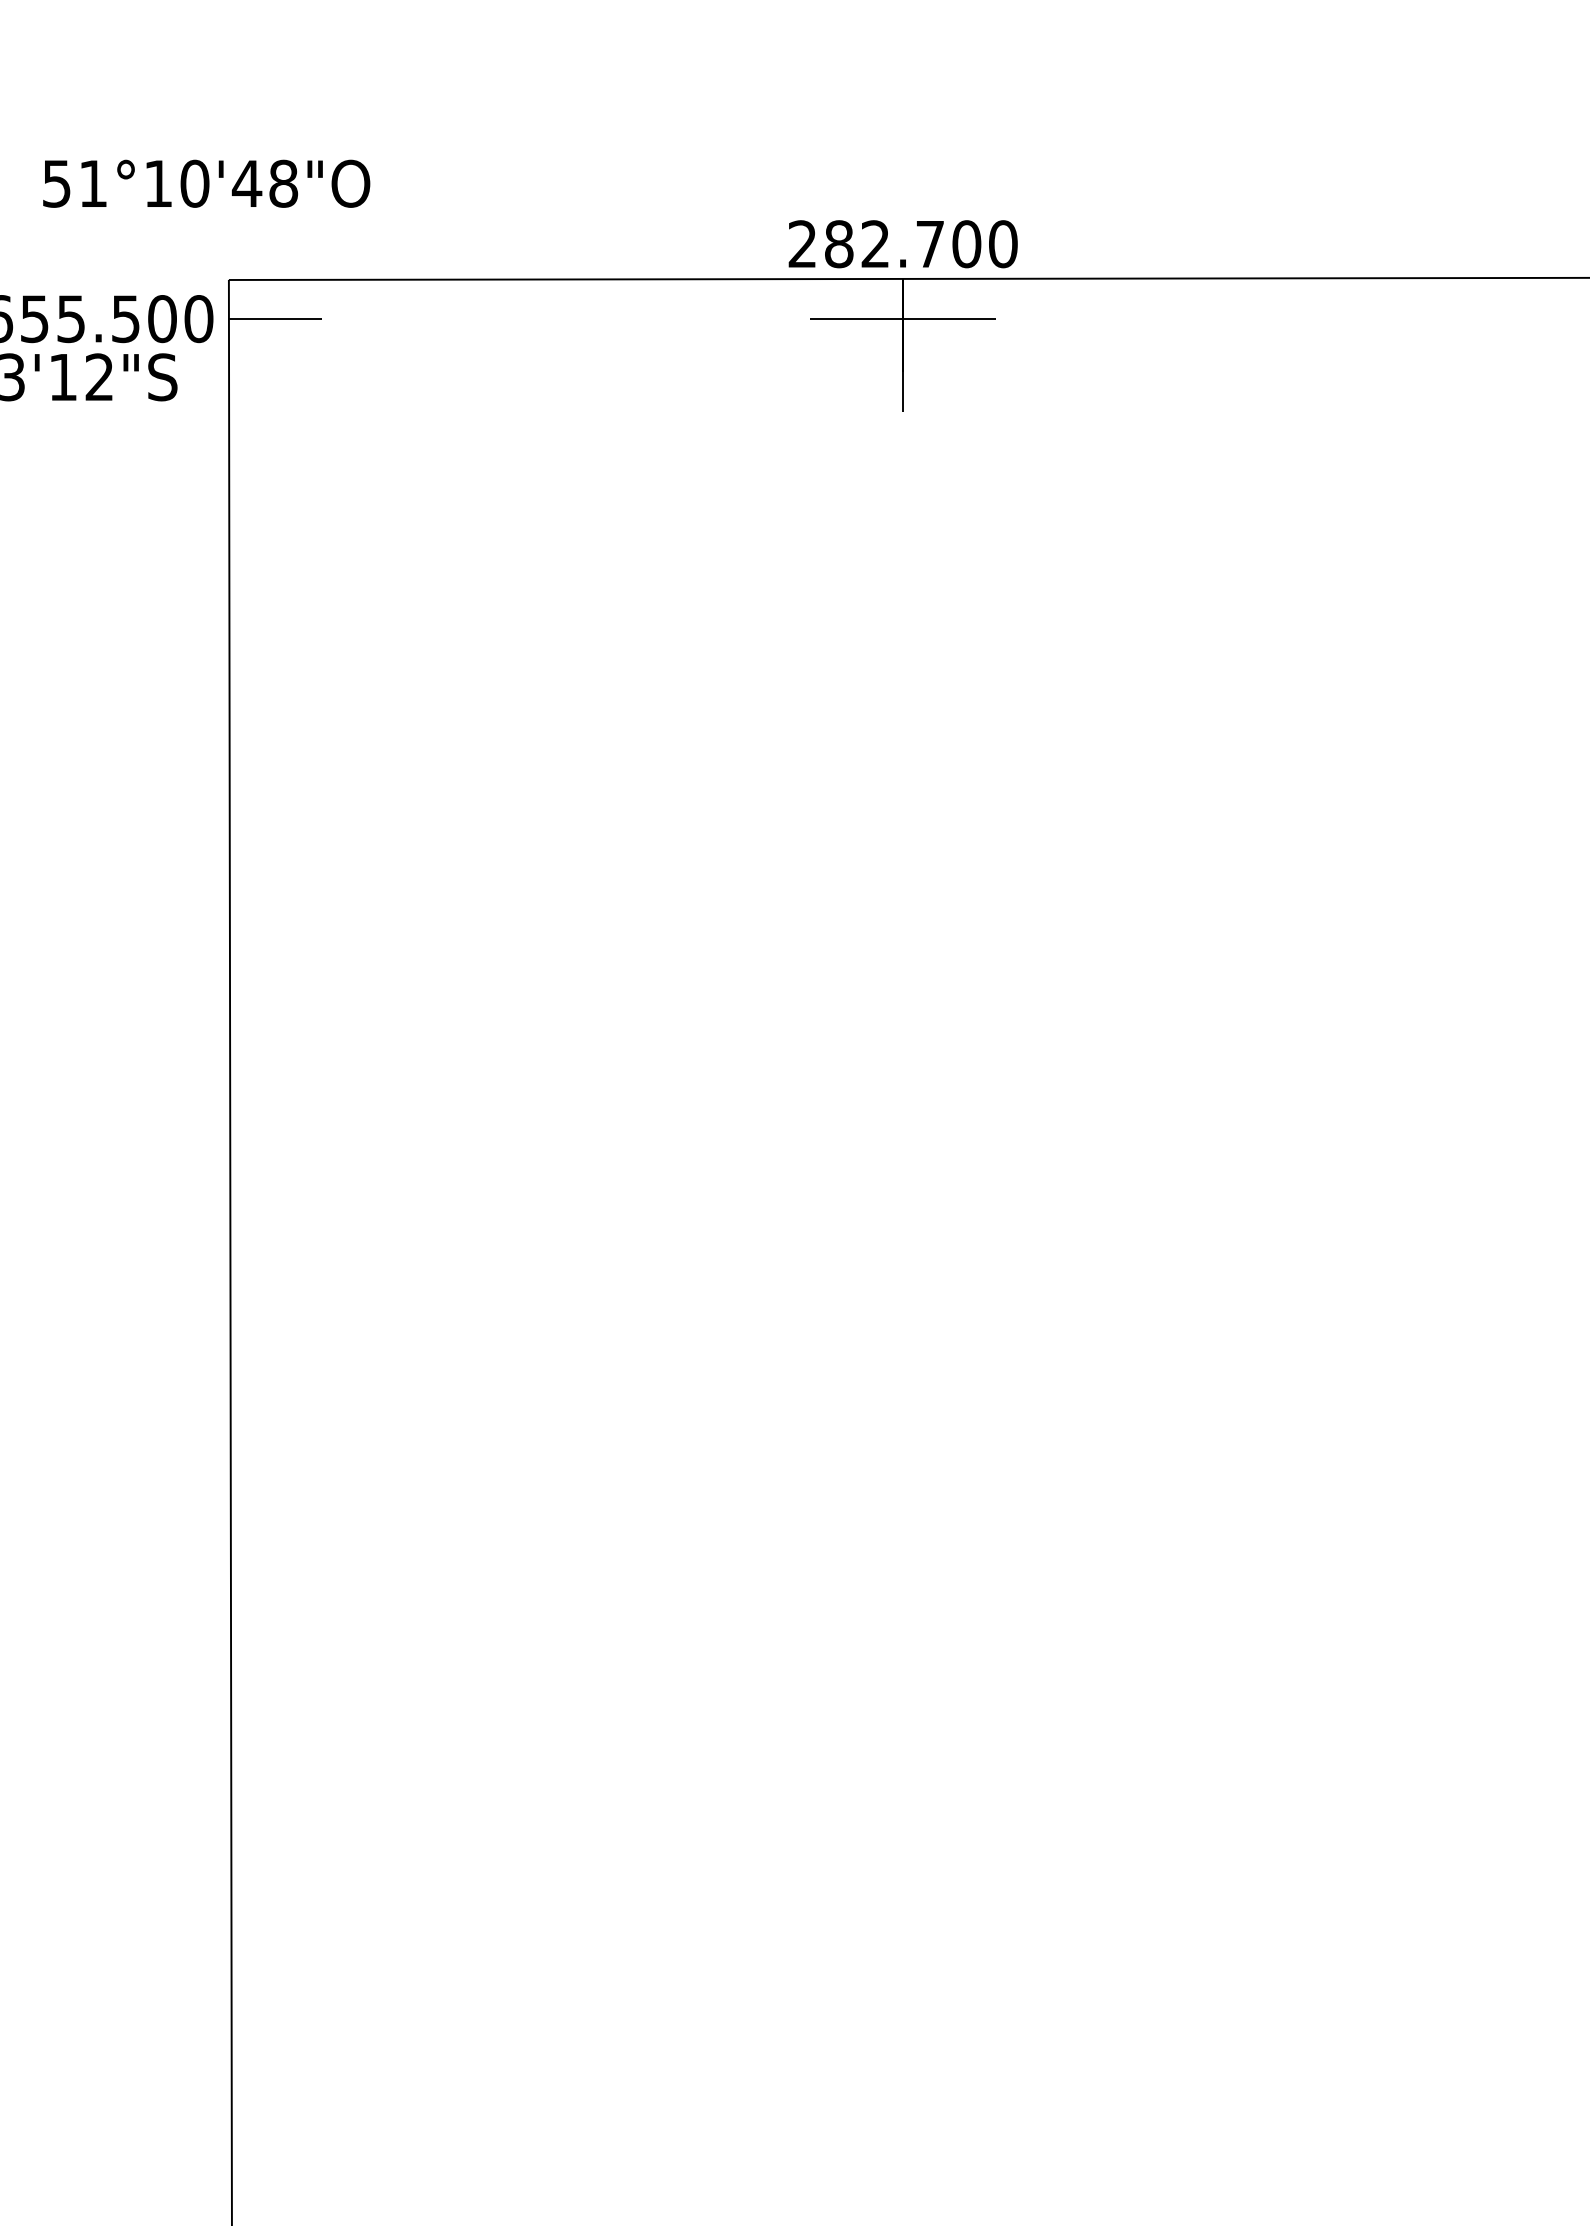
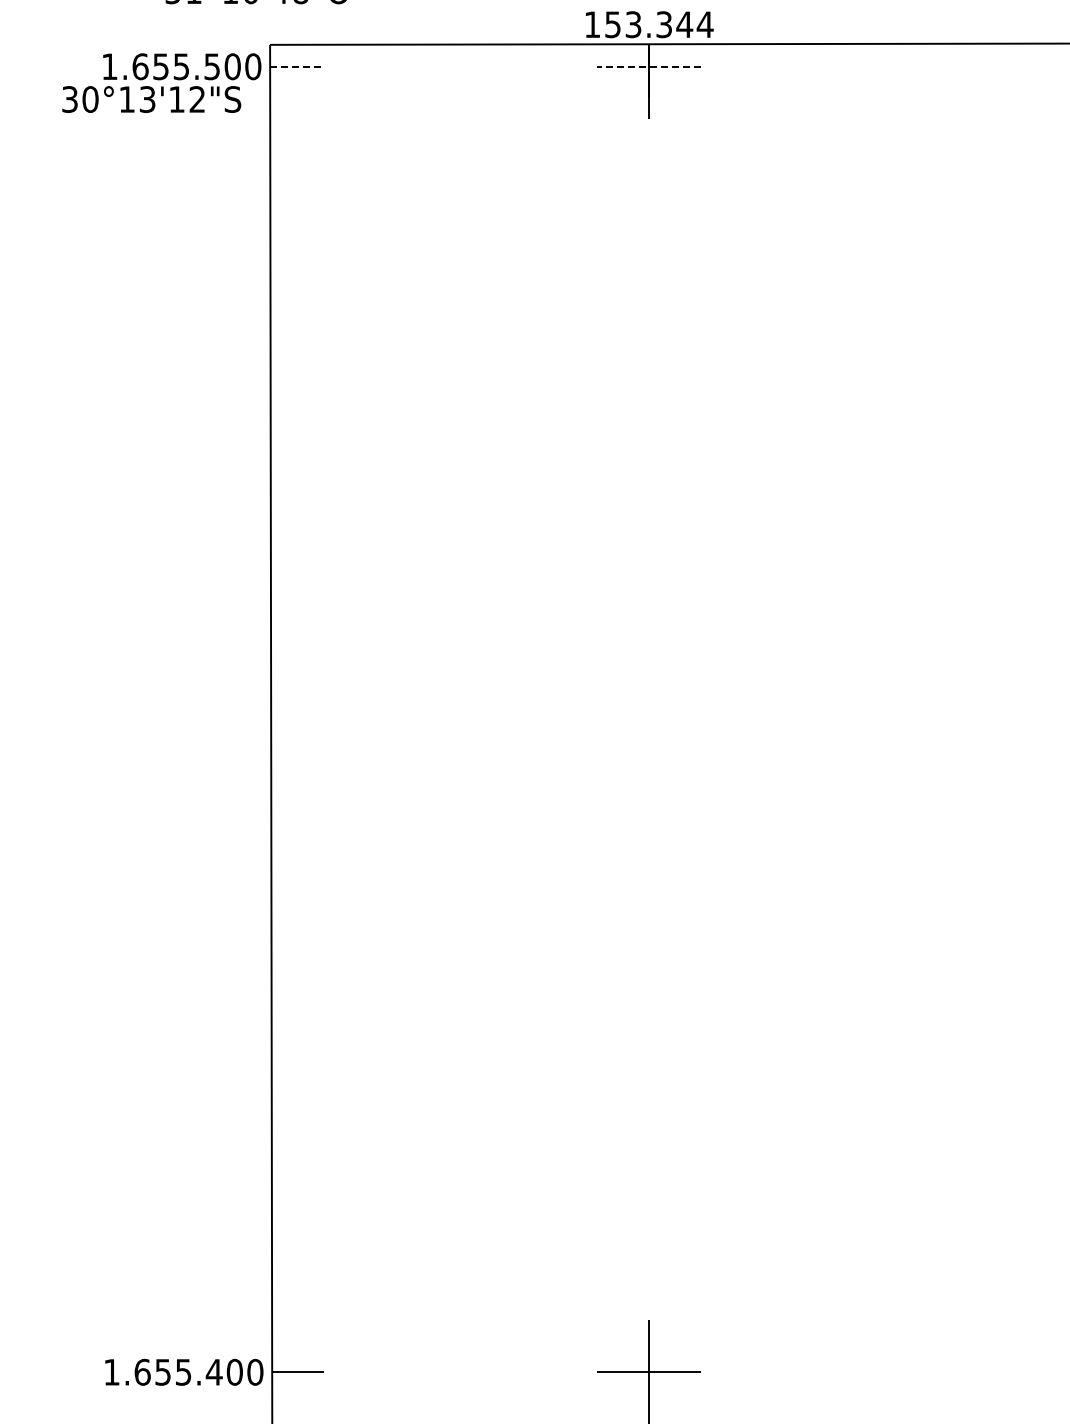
text: (902, 243) -> (648, 24), 282.700 -> 153.344
line: (275, 318) -> (296, 66), solid -> dashed
line: (902, 318) -> (648, 66), solid -> dashed

